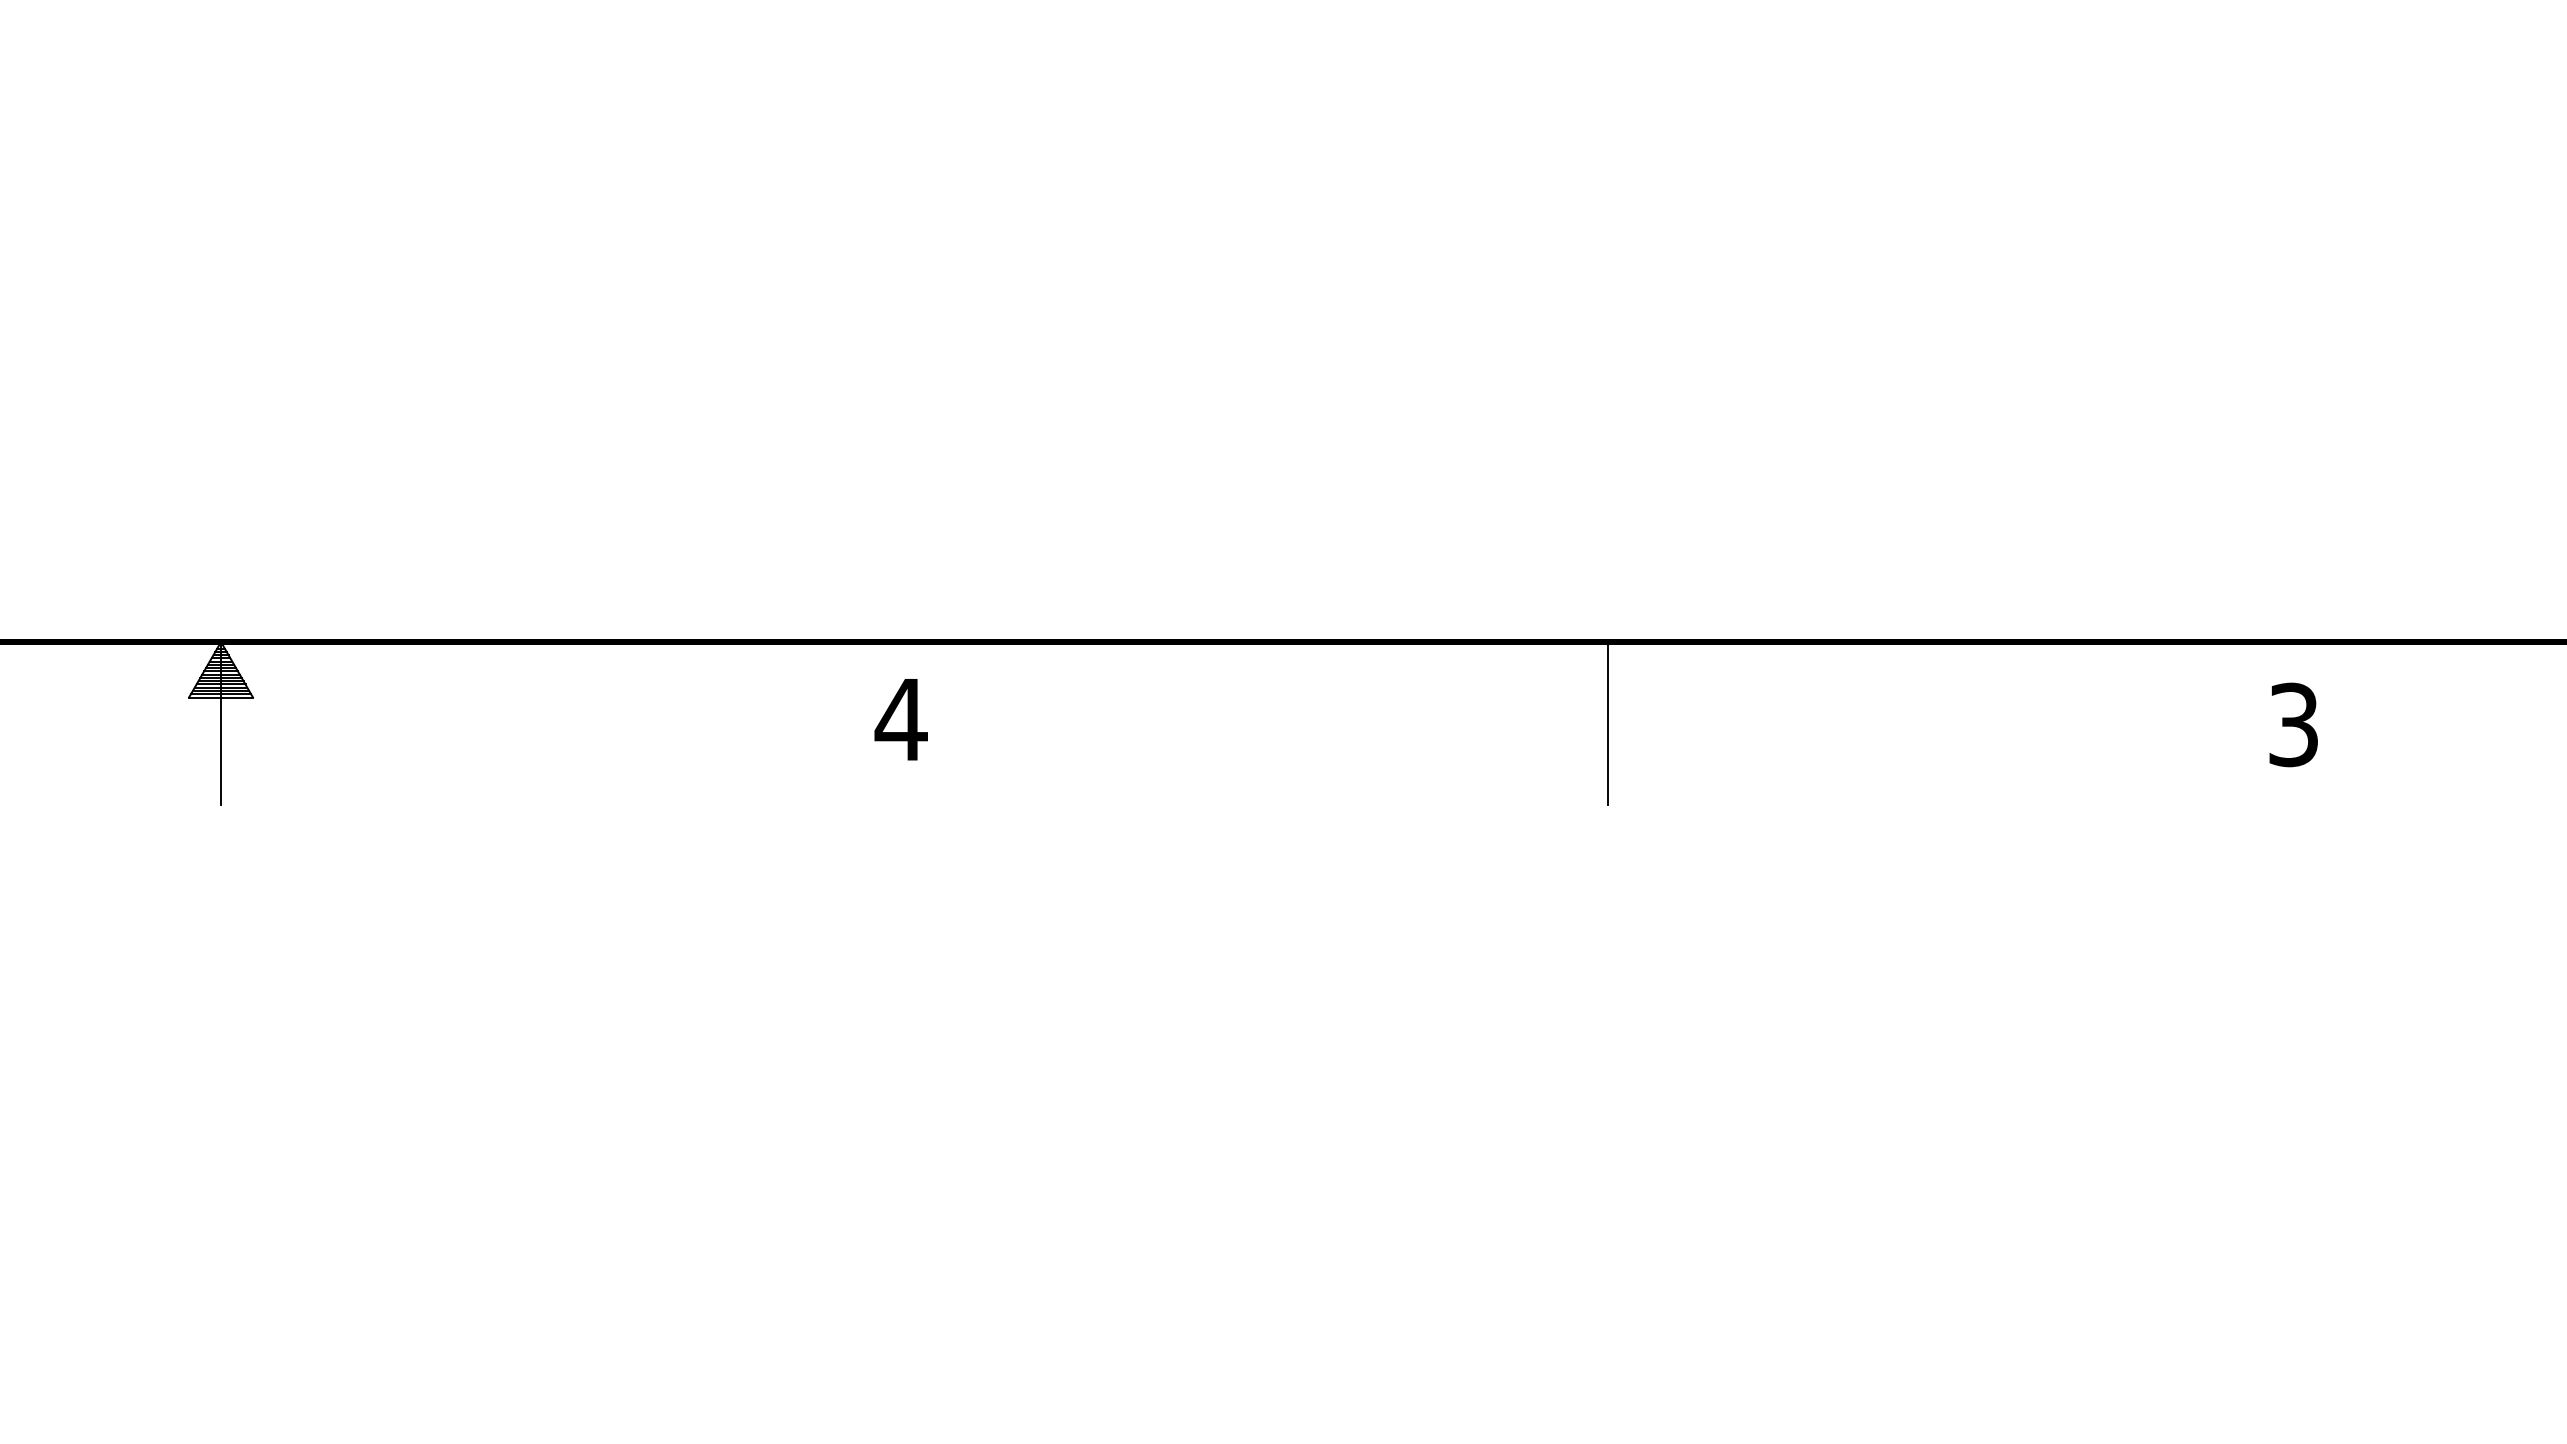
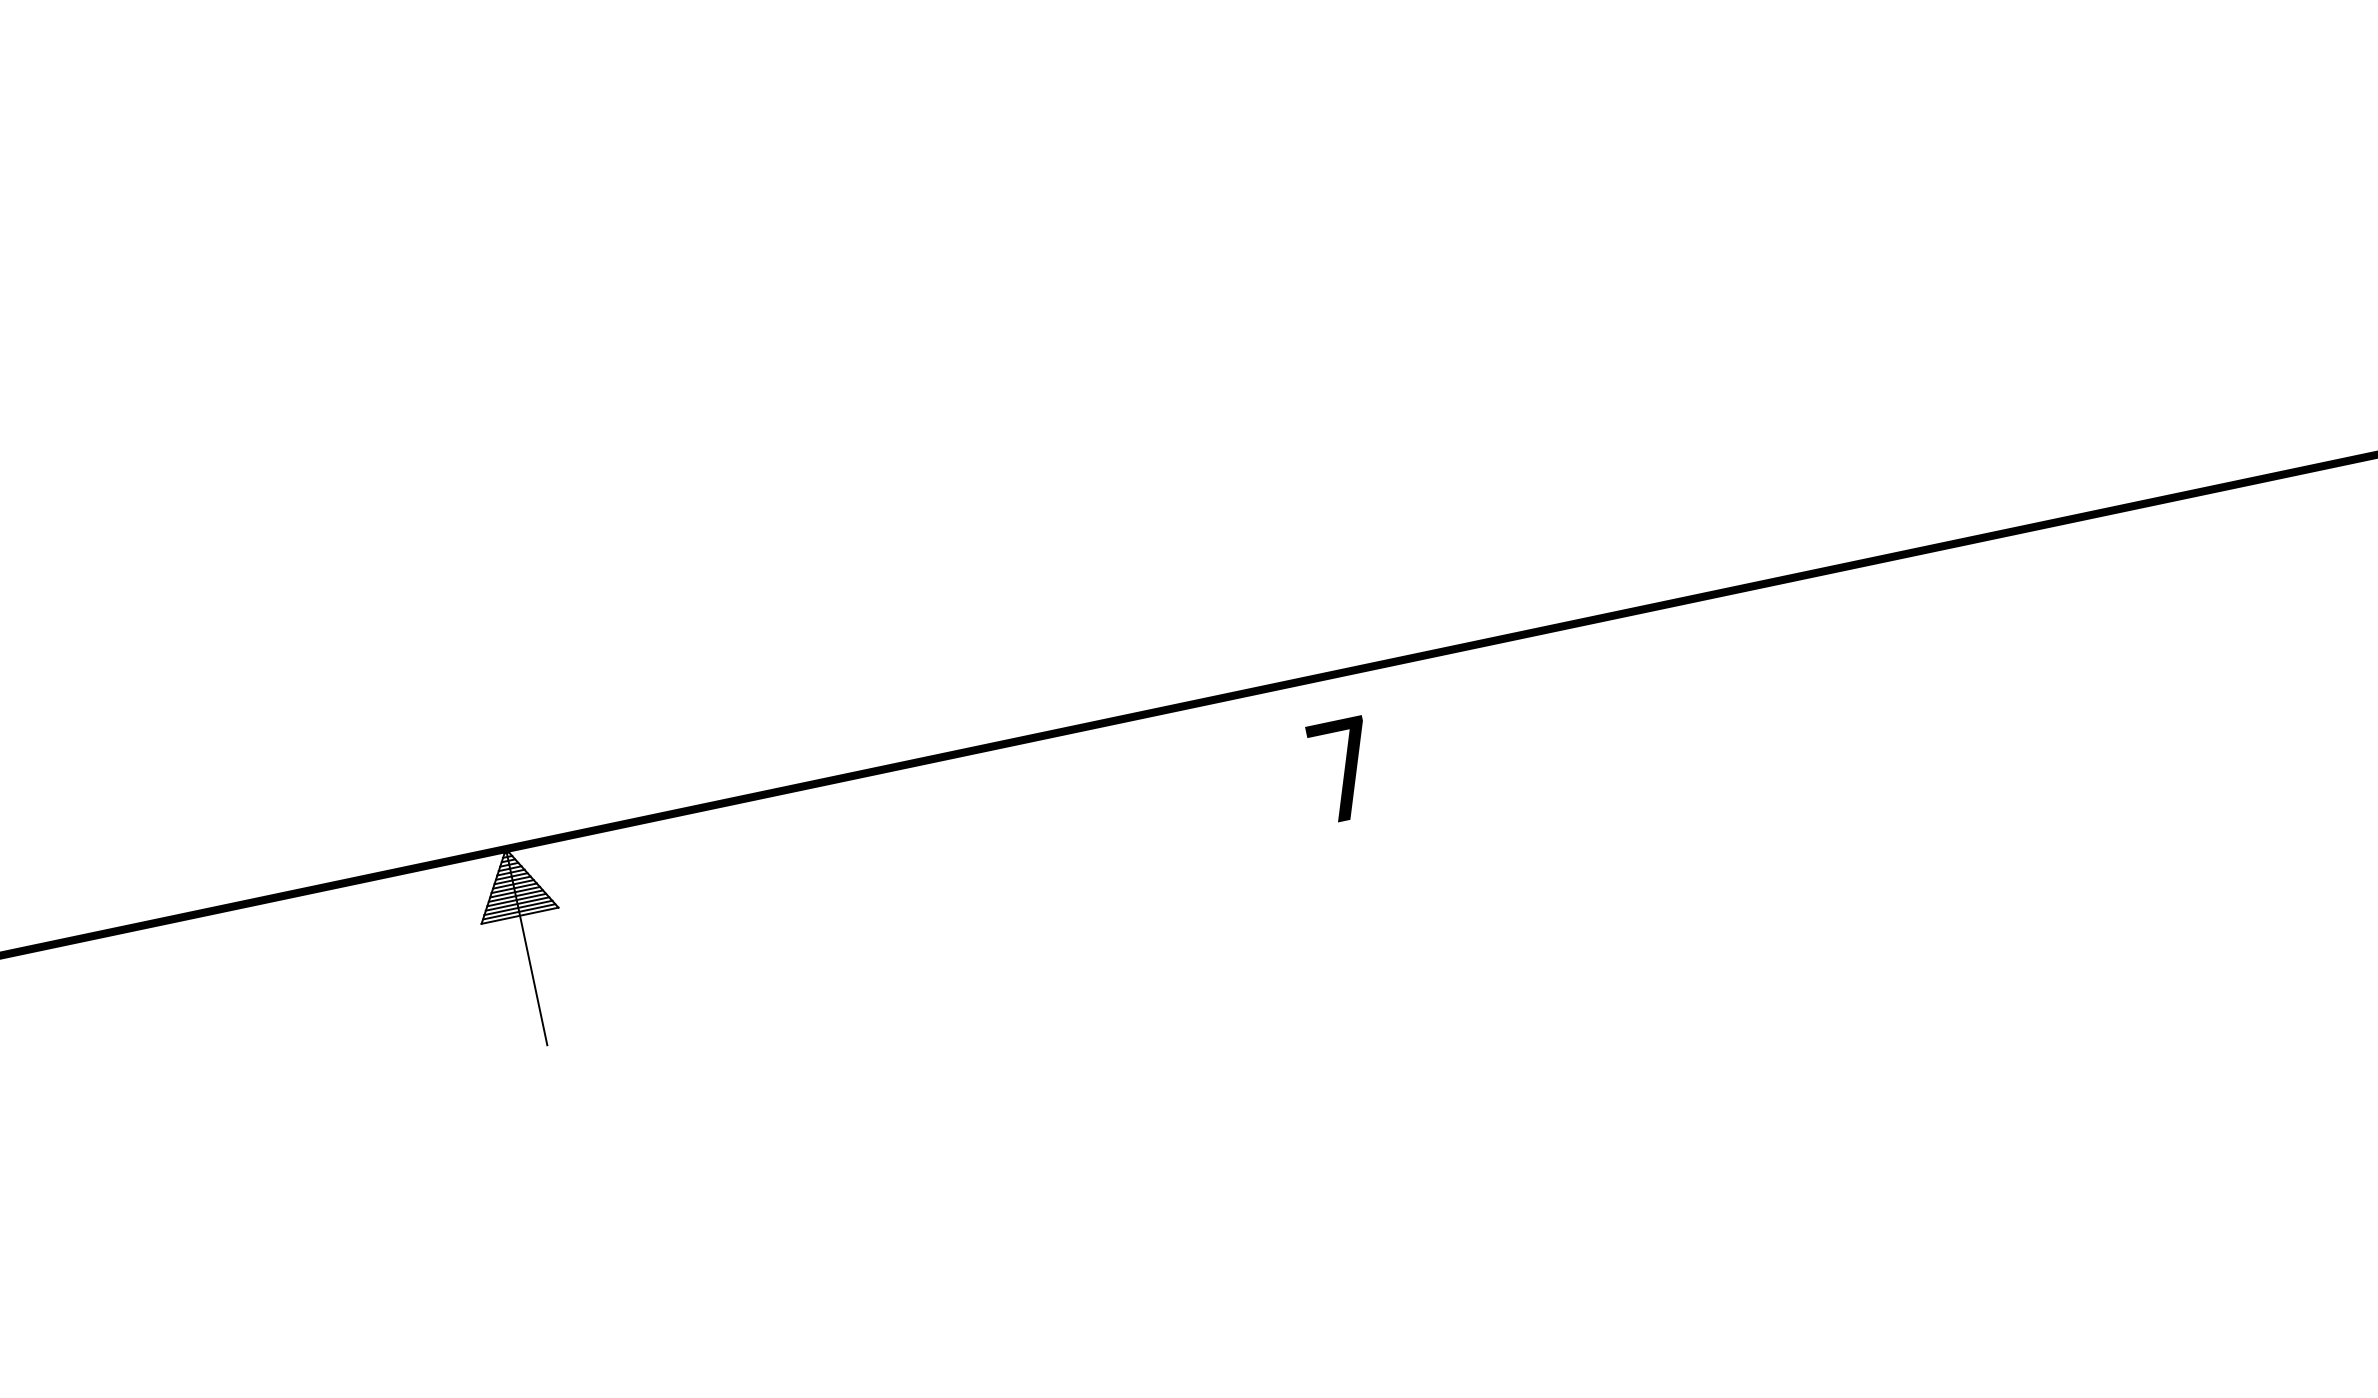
text: (900, 719) -> (1342, 770), 4 -> 7
line: (1607, 723) -> (2193, 595), removed

